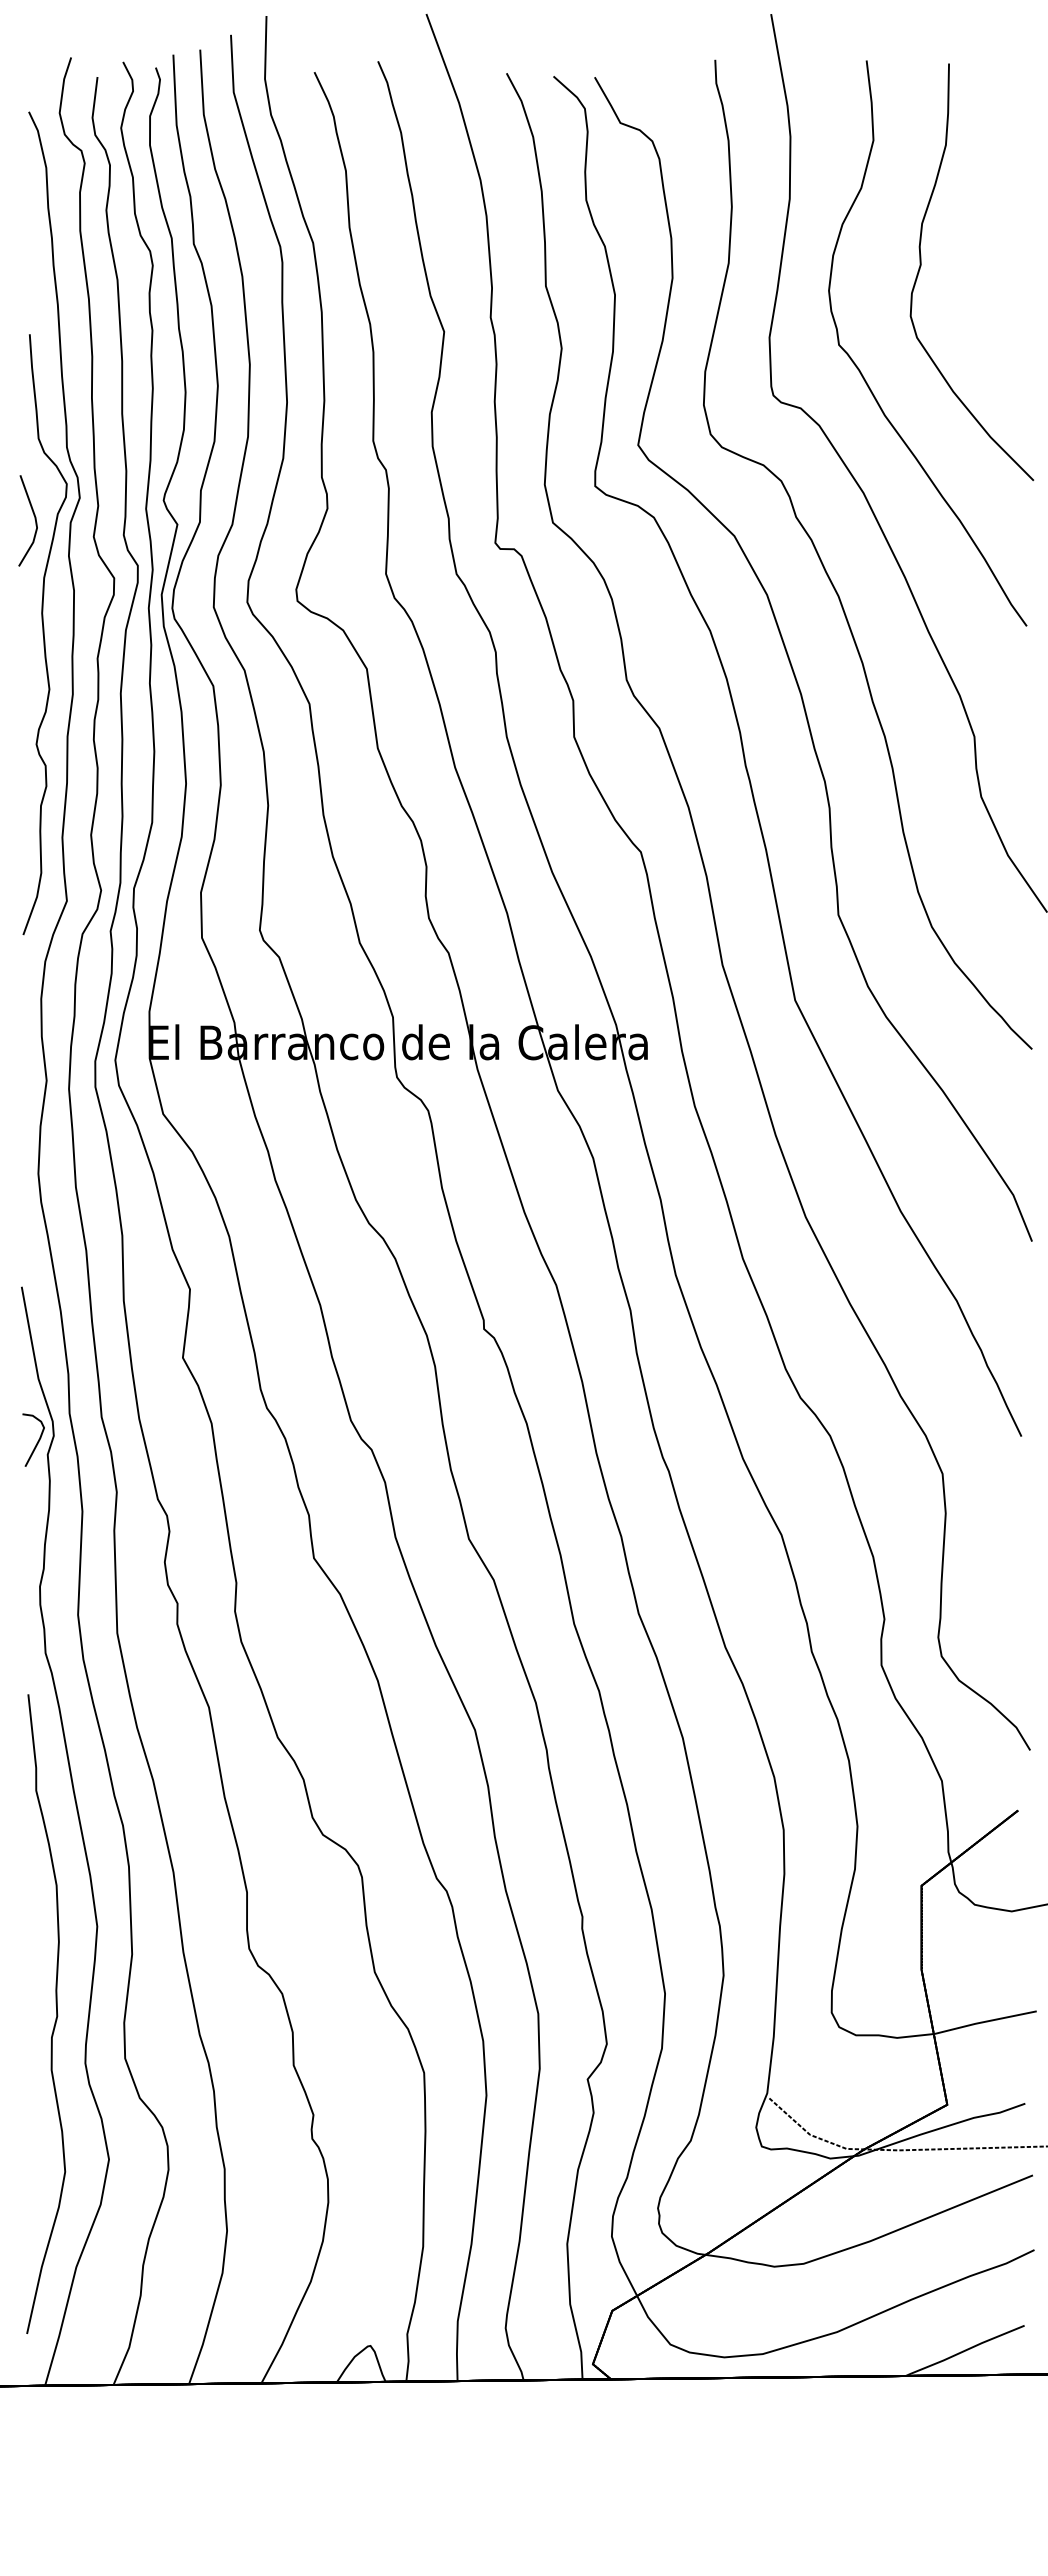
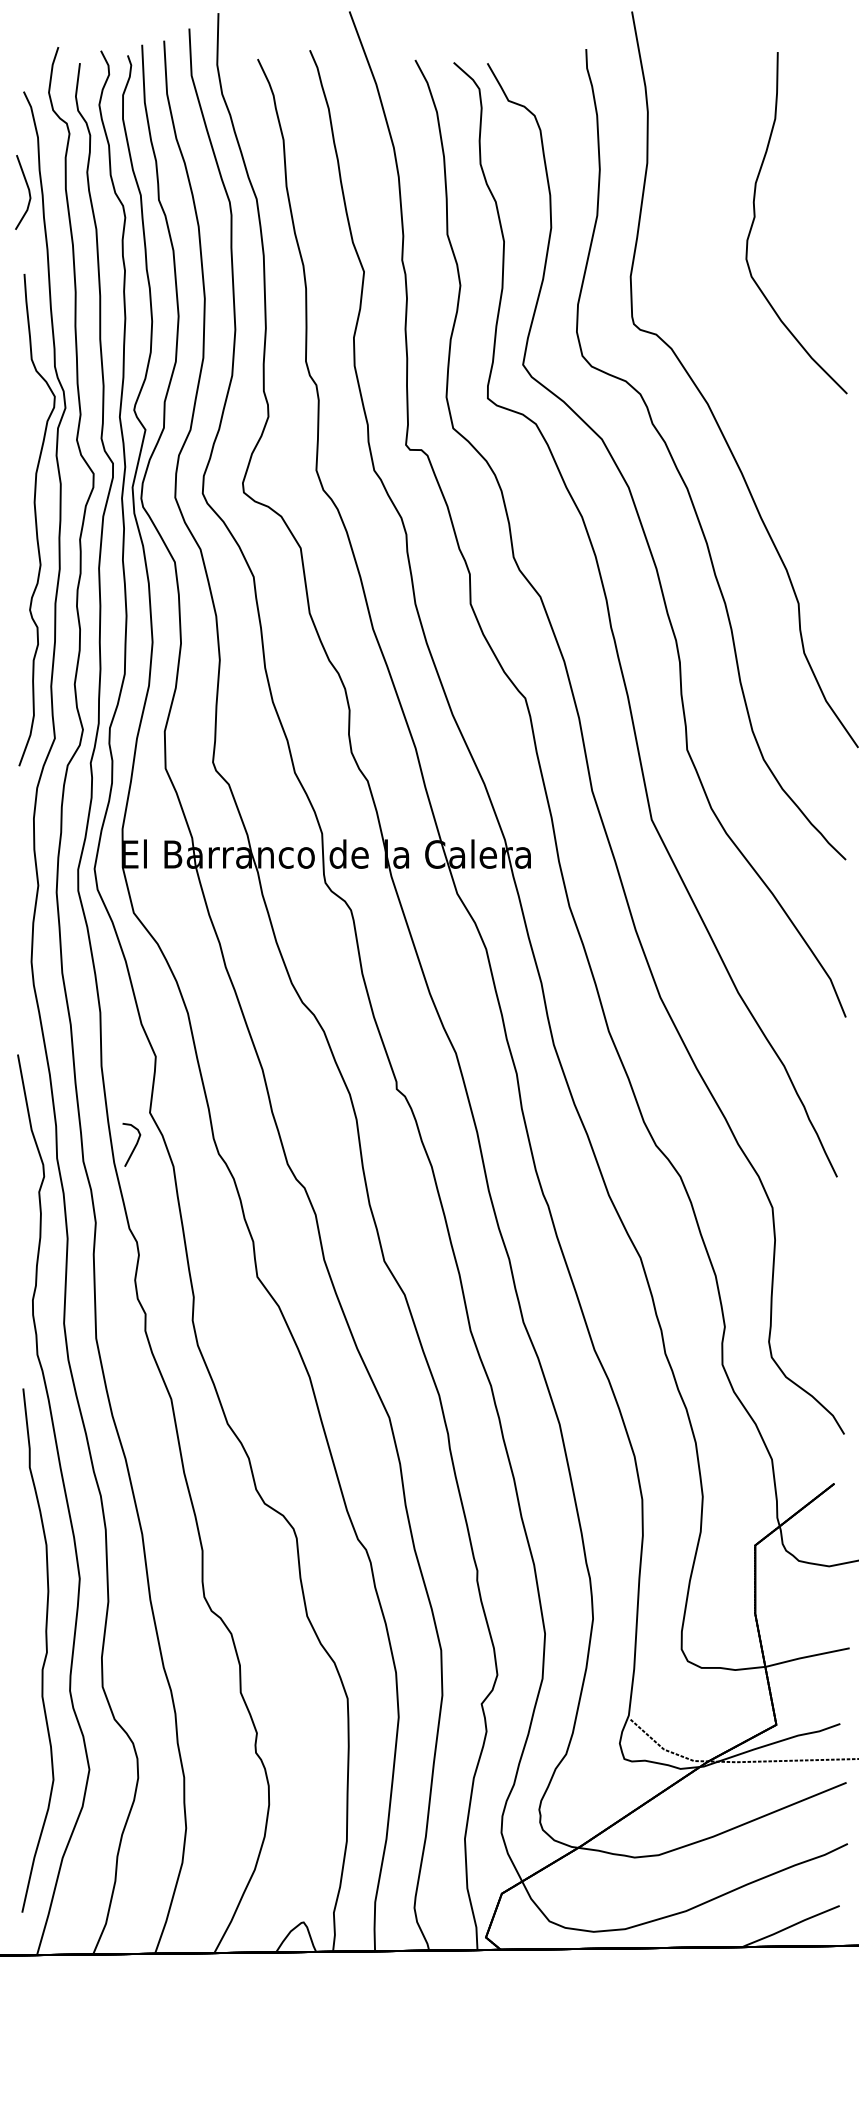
curve: (866, 380) -> (710, 311), removed
line: (34, 519) -> (28, 191), moved
curve: (37, 1441) -> (134, 1146), moved

